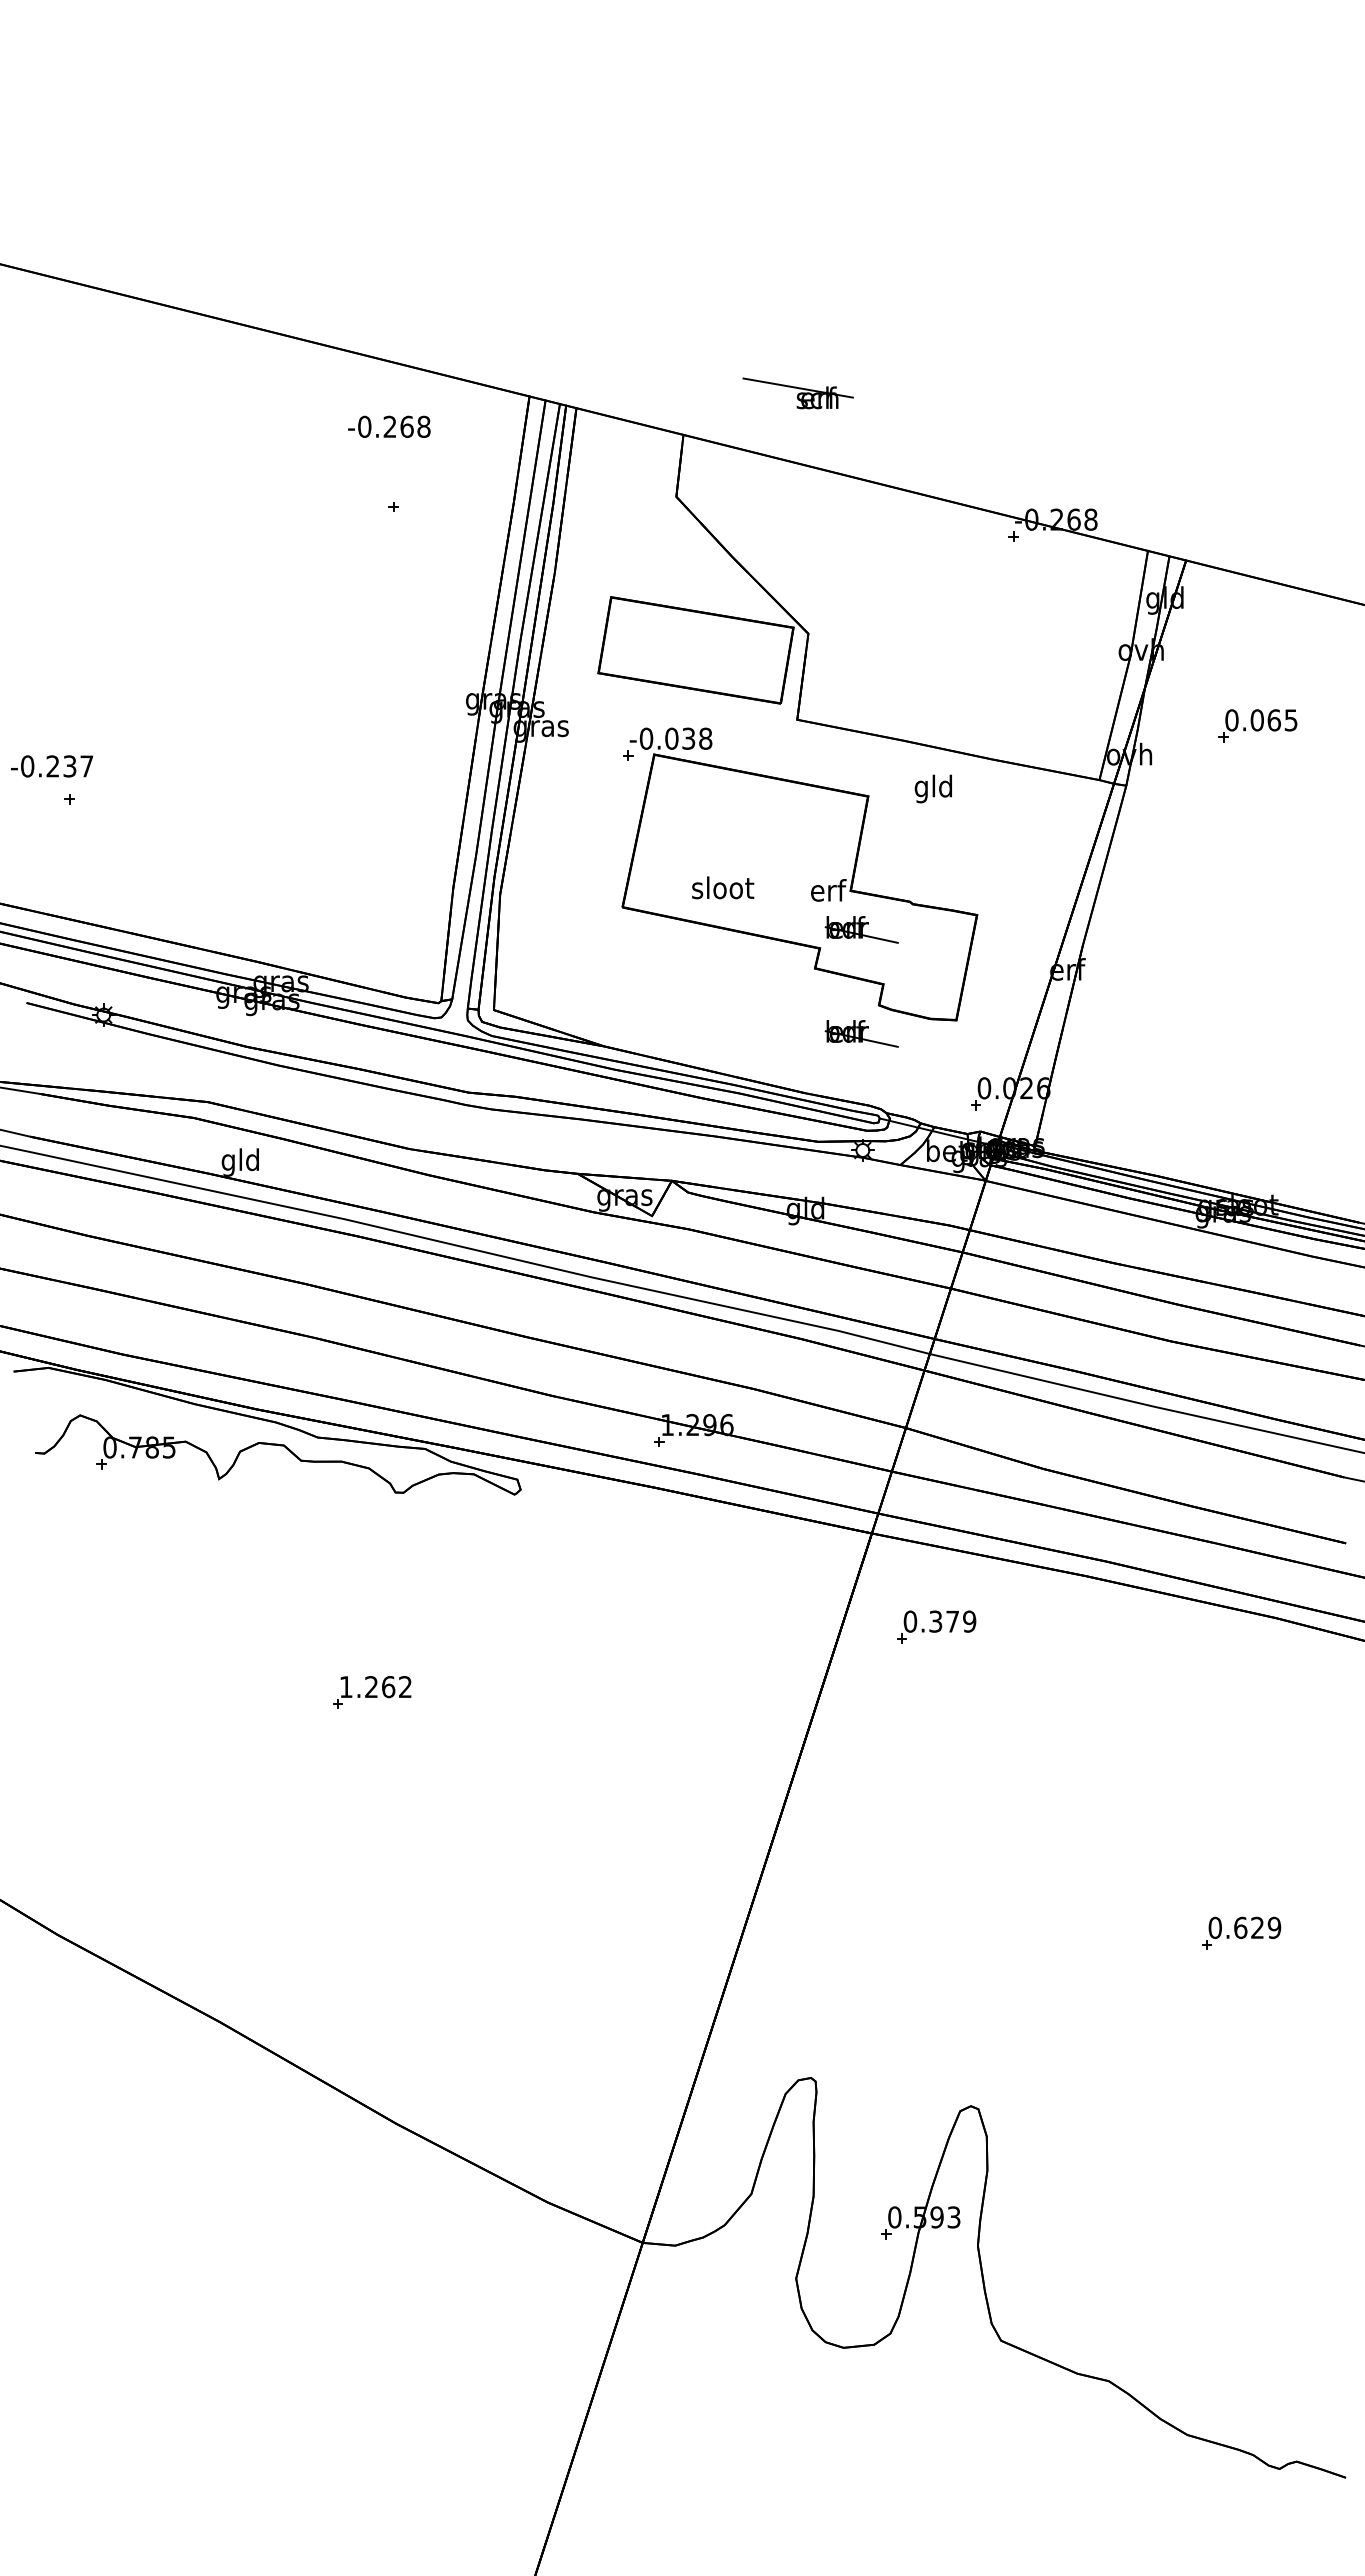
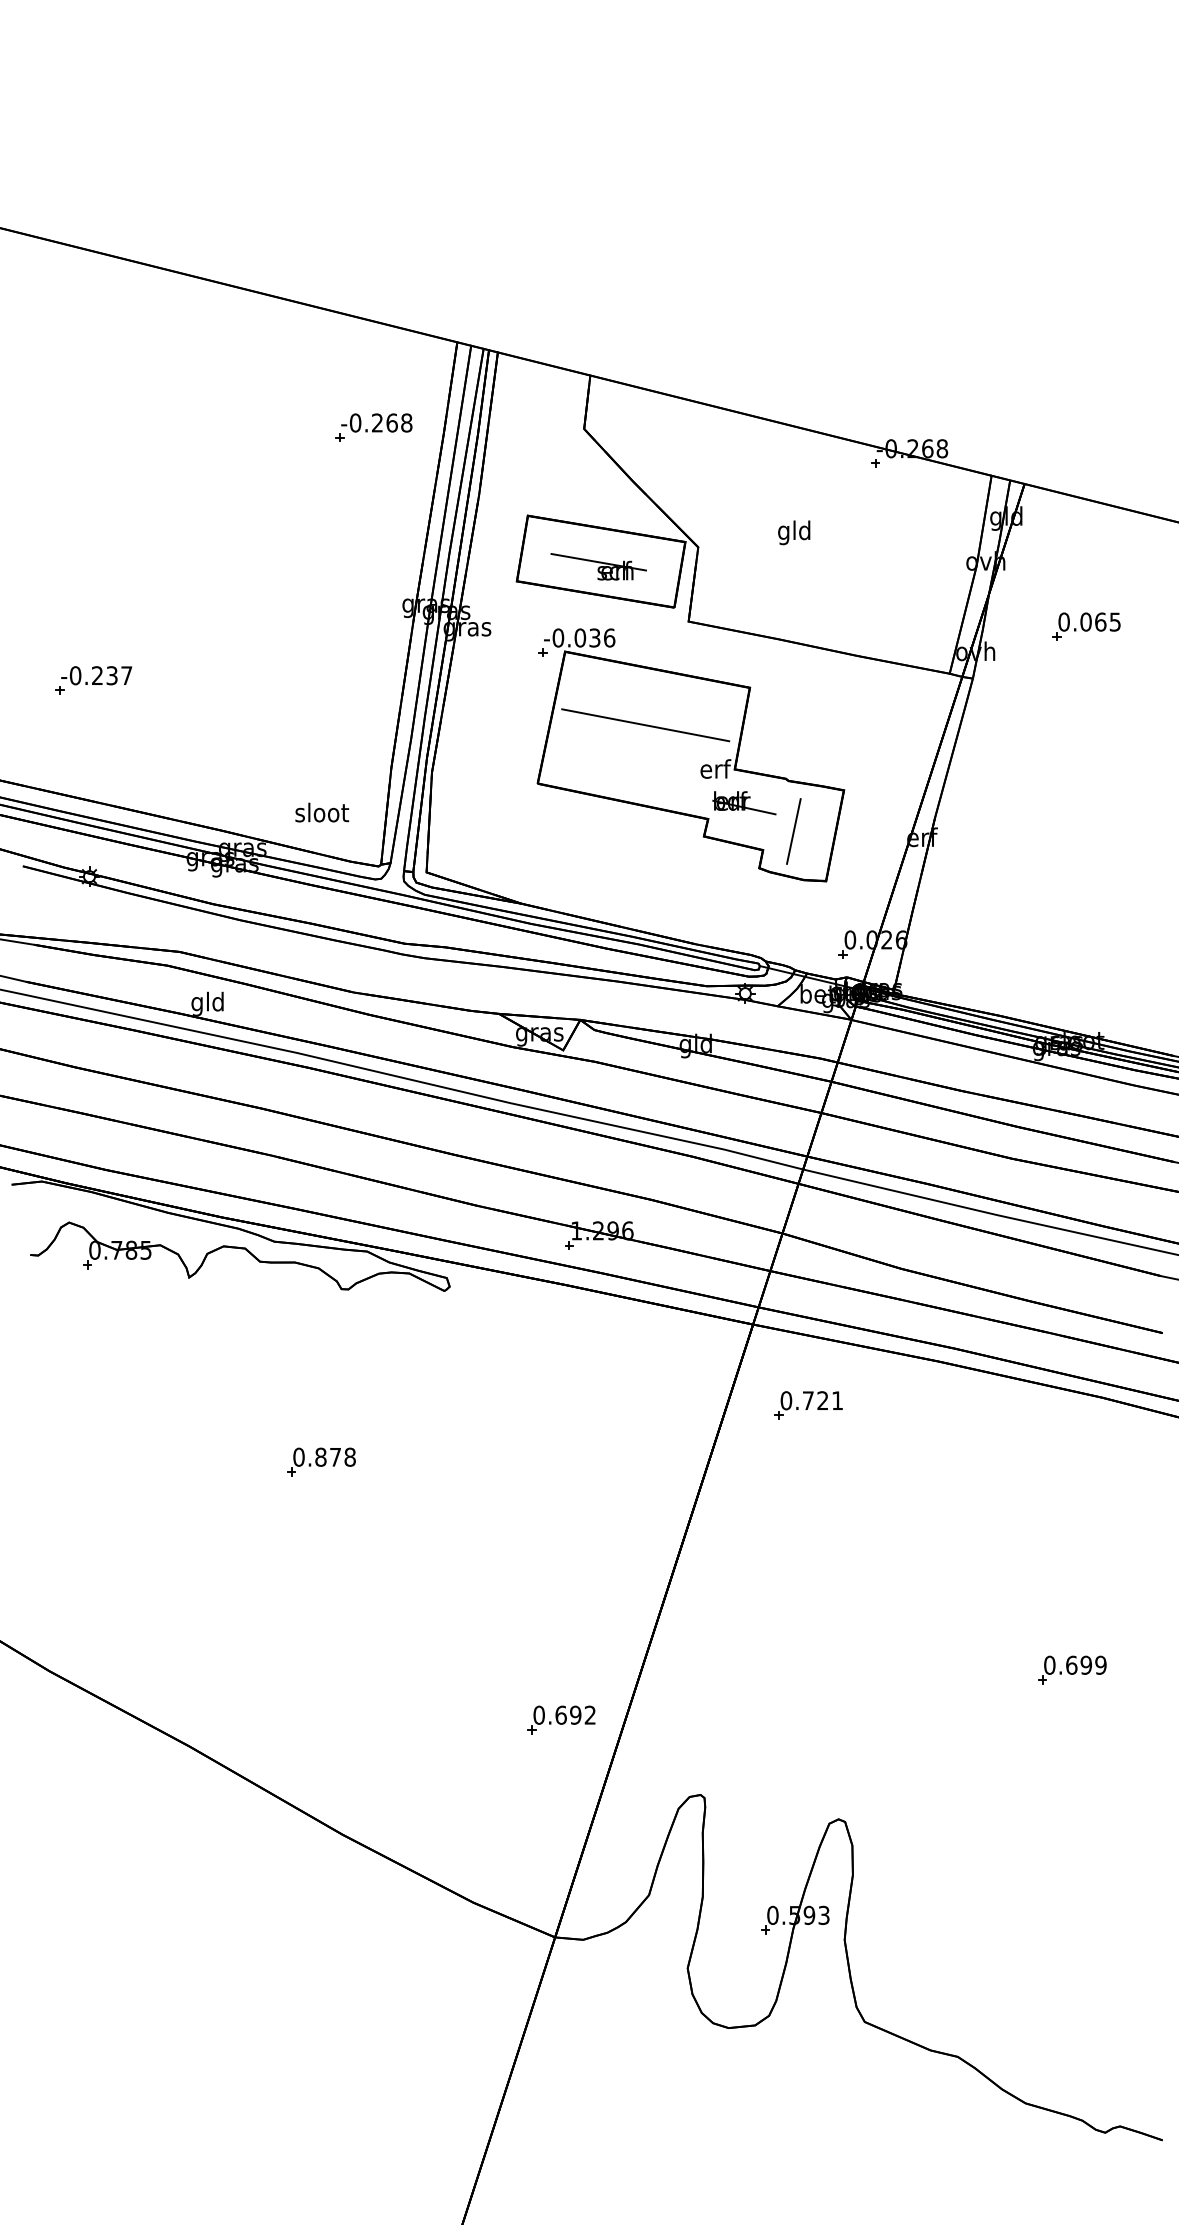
part: (797, 393) -> (598, 566), moved
text: (389, 426) -> (376, 422), moved
text: (705, 738) -> (609, 637), -0.038 -> -0.036
text: (52, 766) -> (97, 675), moved
text: (932, 788) -> (793, 532), moved
line: (747, 839) -> (645, 725), added
text: (723, 887) -> (322, 812), moved
line: (918, 962) -> (793, 831), added
part: (861, 1033) -> (744, 892), removed
text: (952, 1621) -> (822, 1400), 0.379 -> 0.721
text: (375, 1687) -> (324, 1457), 1.262 -> 0.878
text: (1257, 1927) -> (1086, 1664), 0.629 -> 0.699
part: (650, 1990) -> (561, 1719), added

